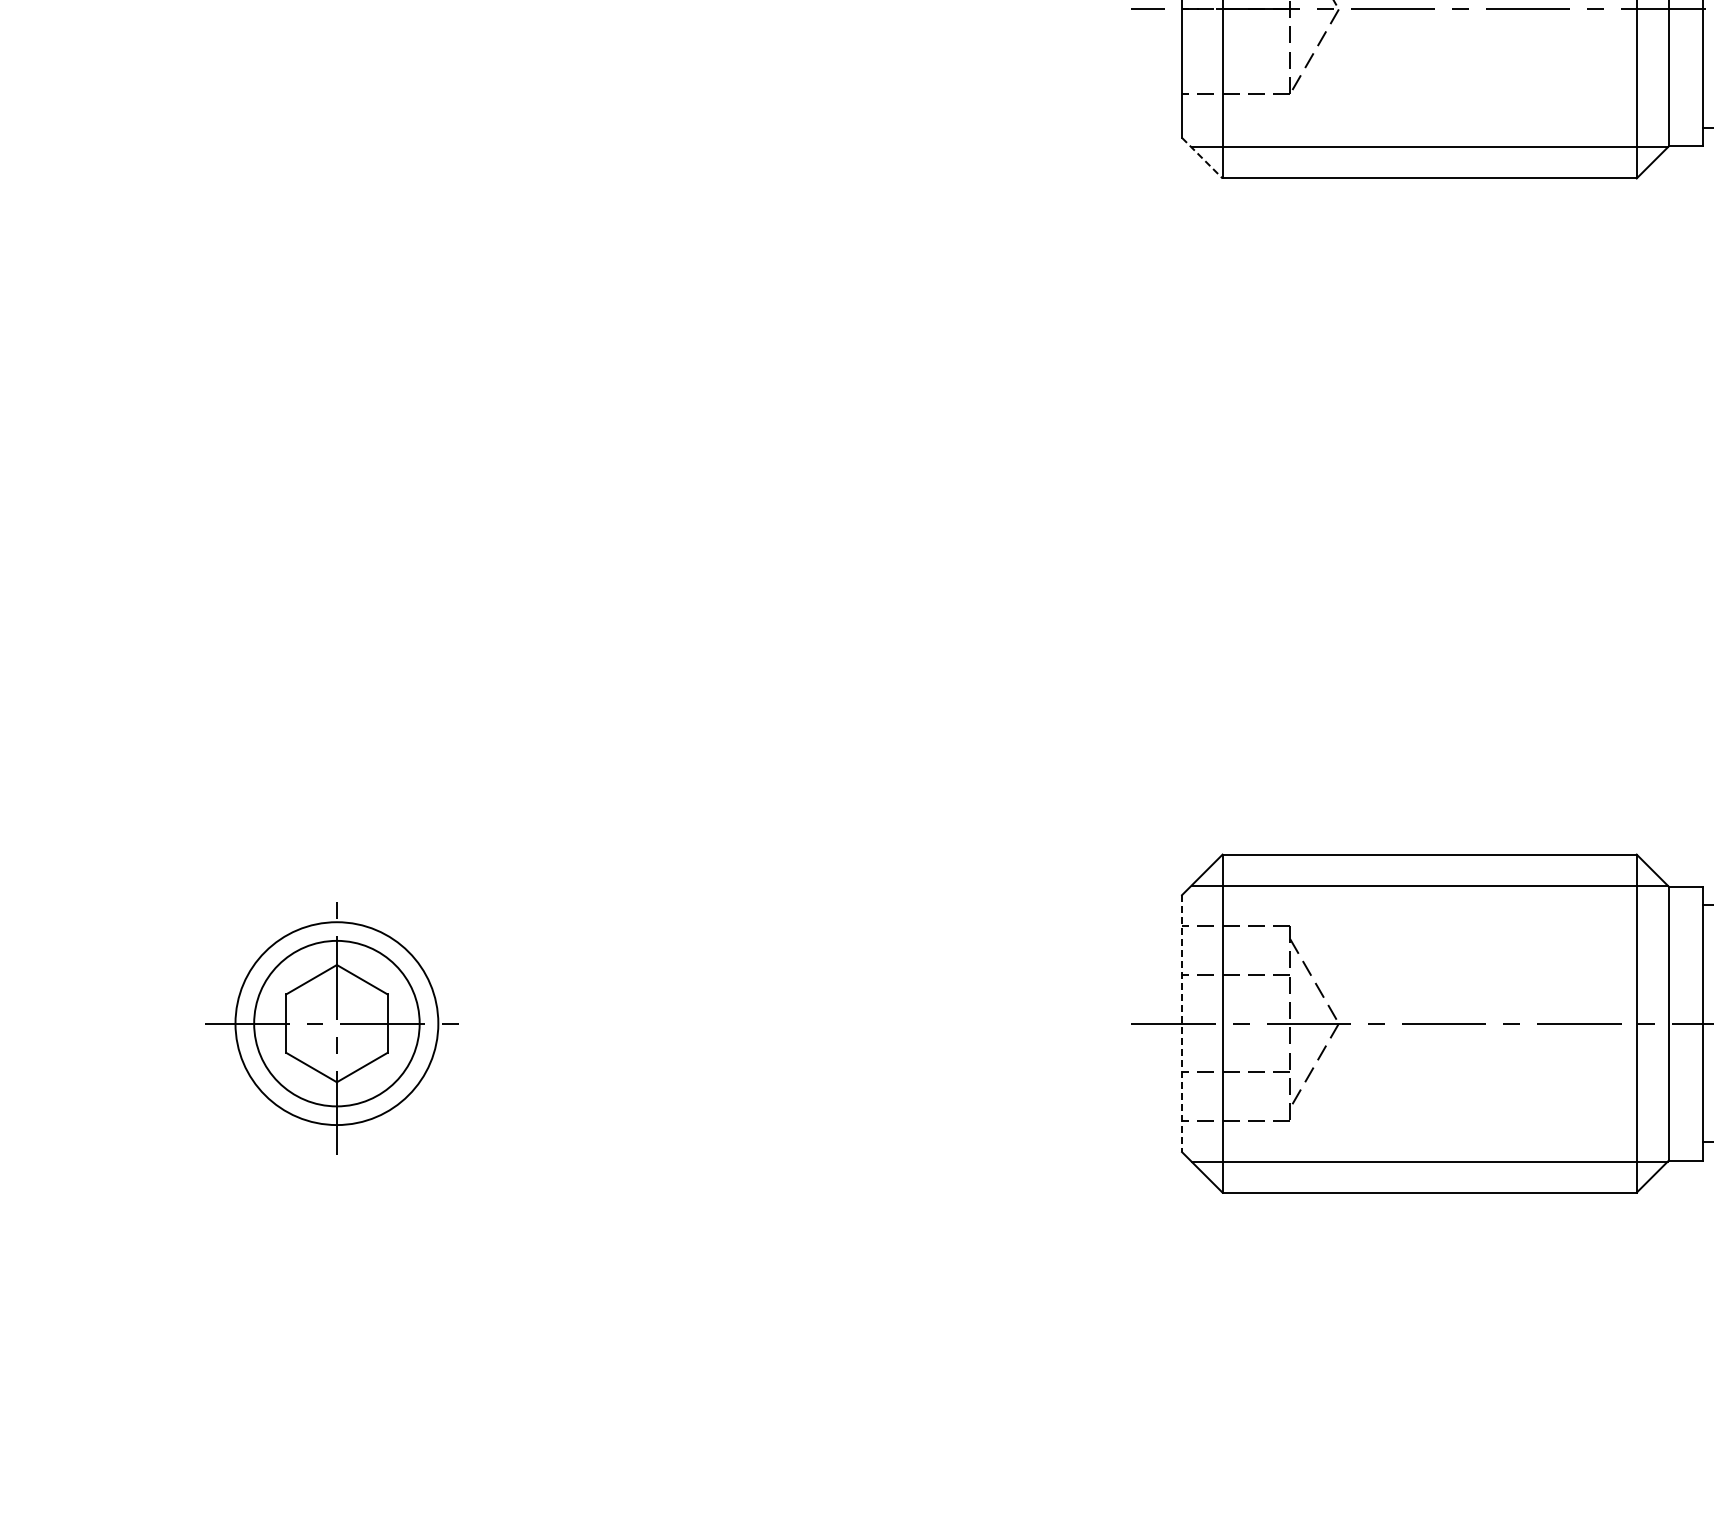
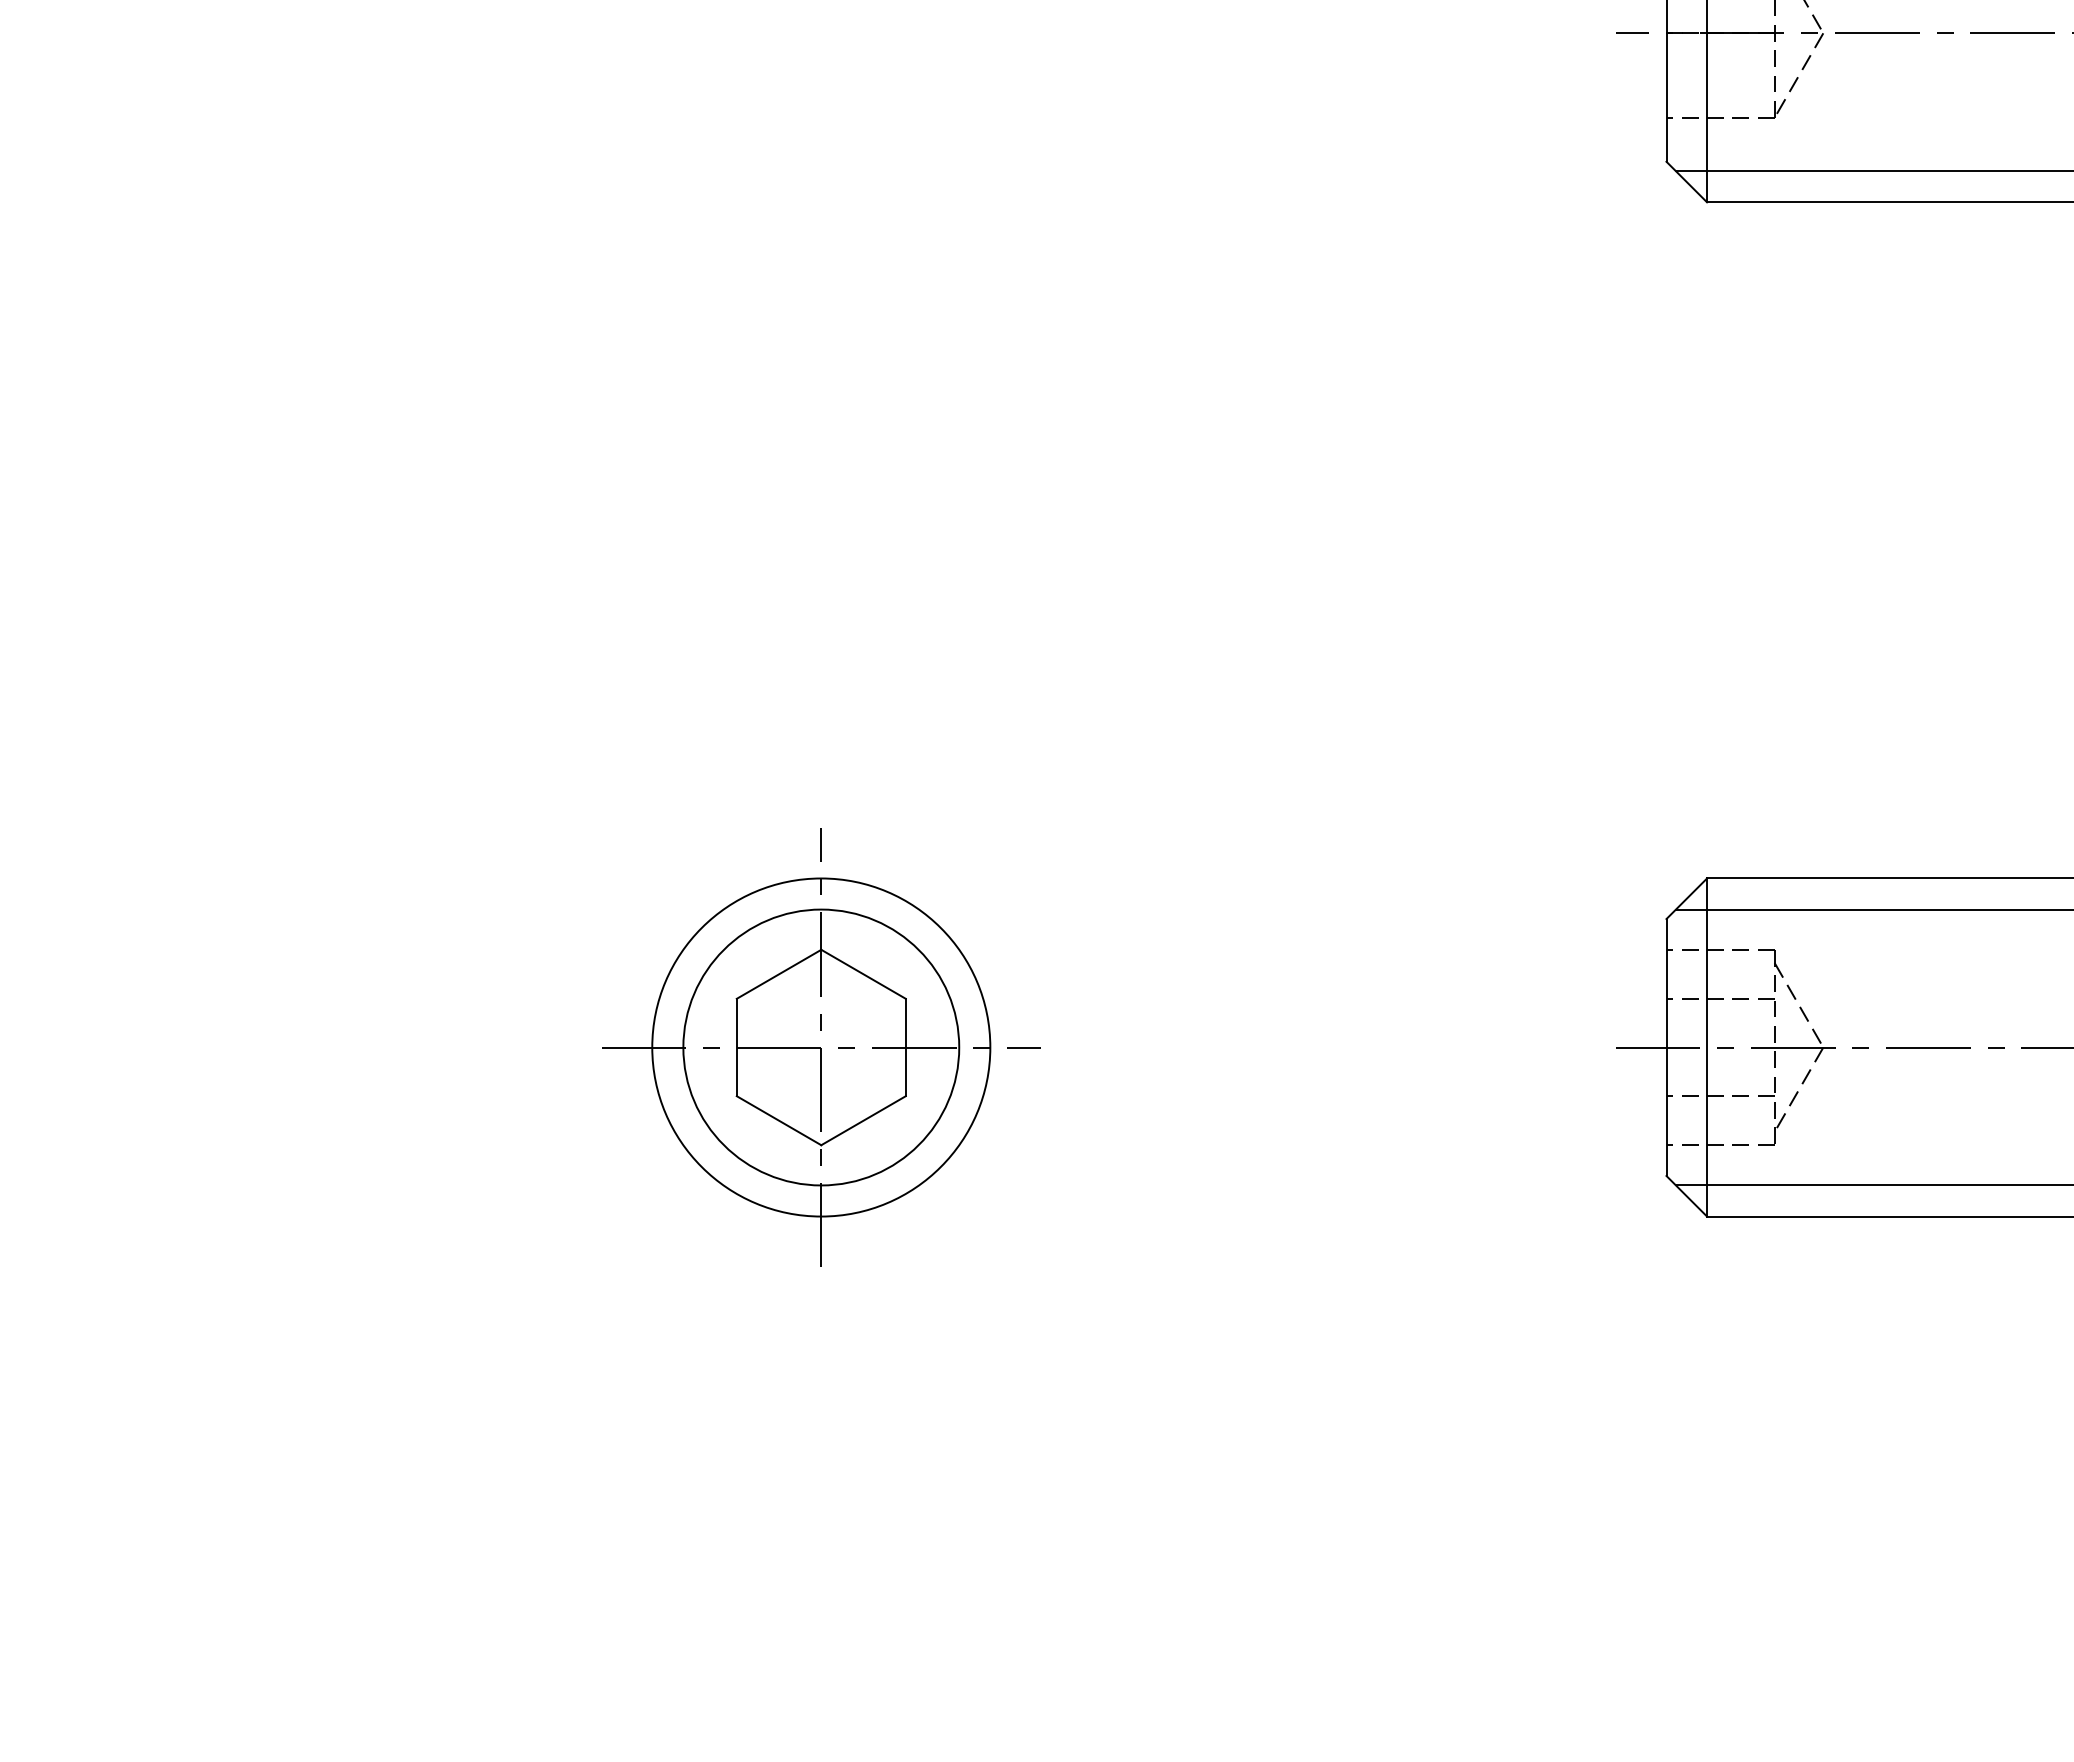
line: (1202, 158) -> (1686, 182), dashed -> solid
part: (337, 1023) -> (821, 1047), size x1.67
line: (1182, 1024) -> (1666, 1048), dashed -> solid

